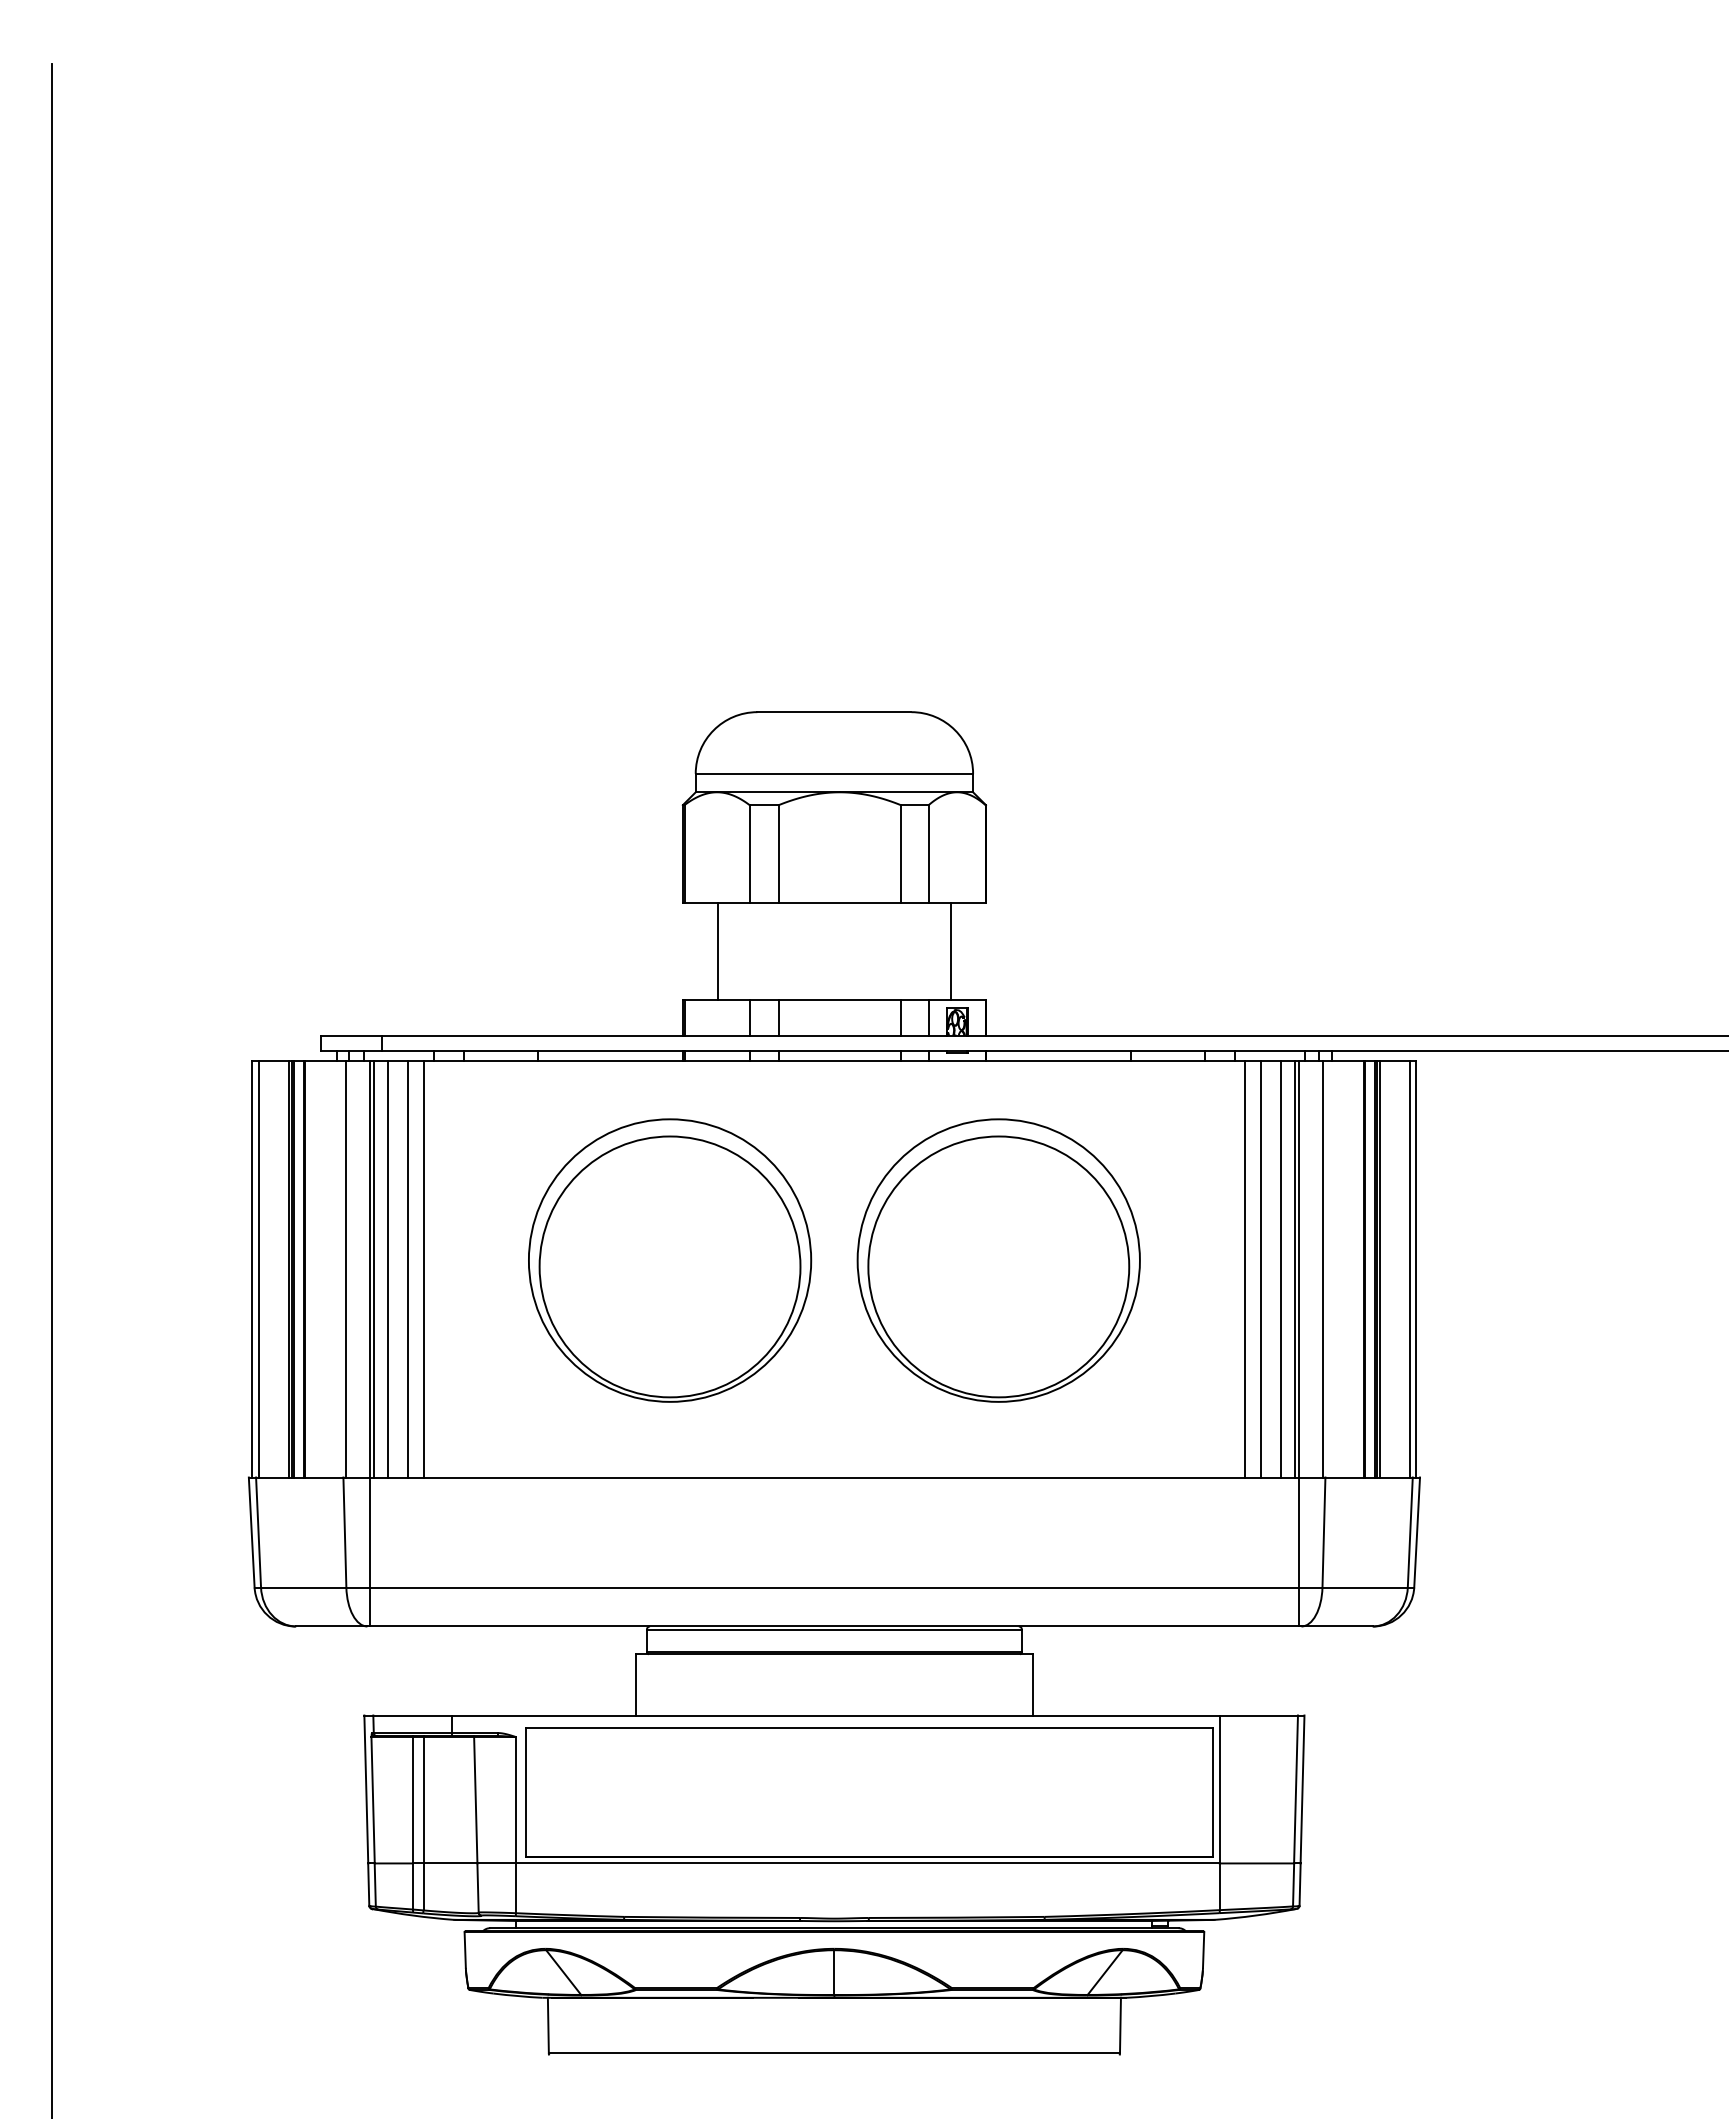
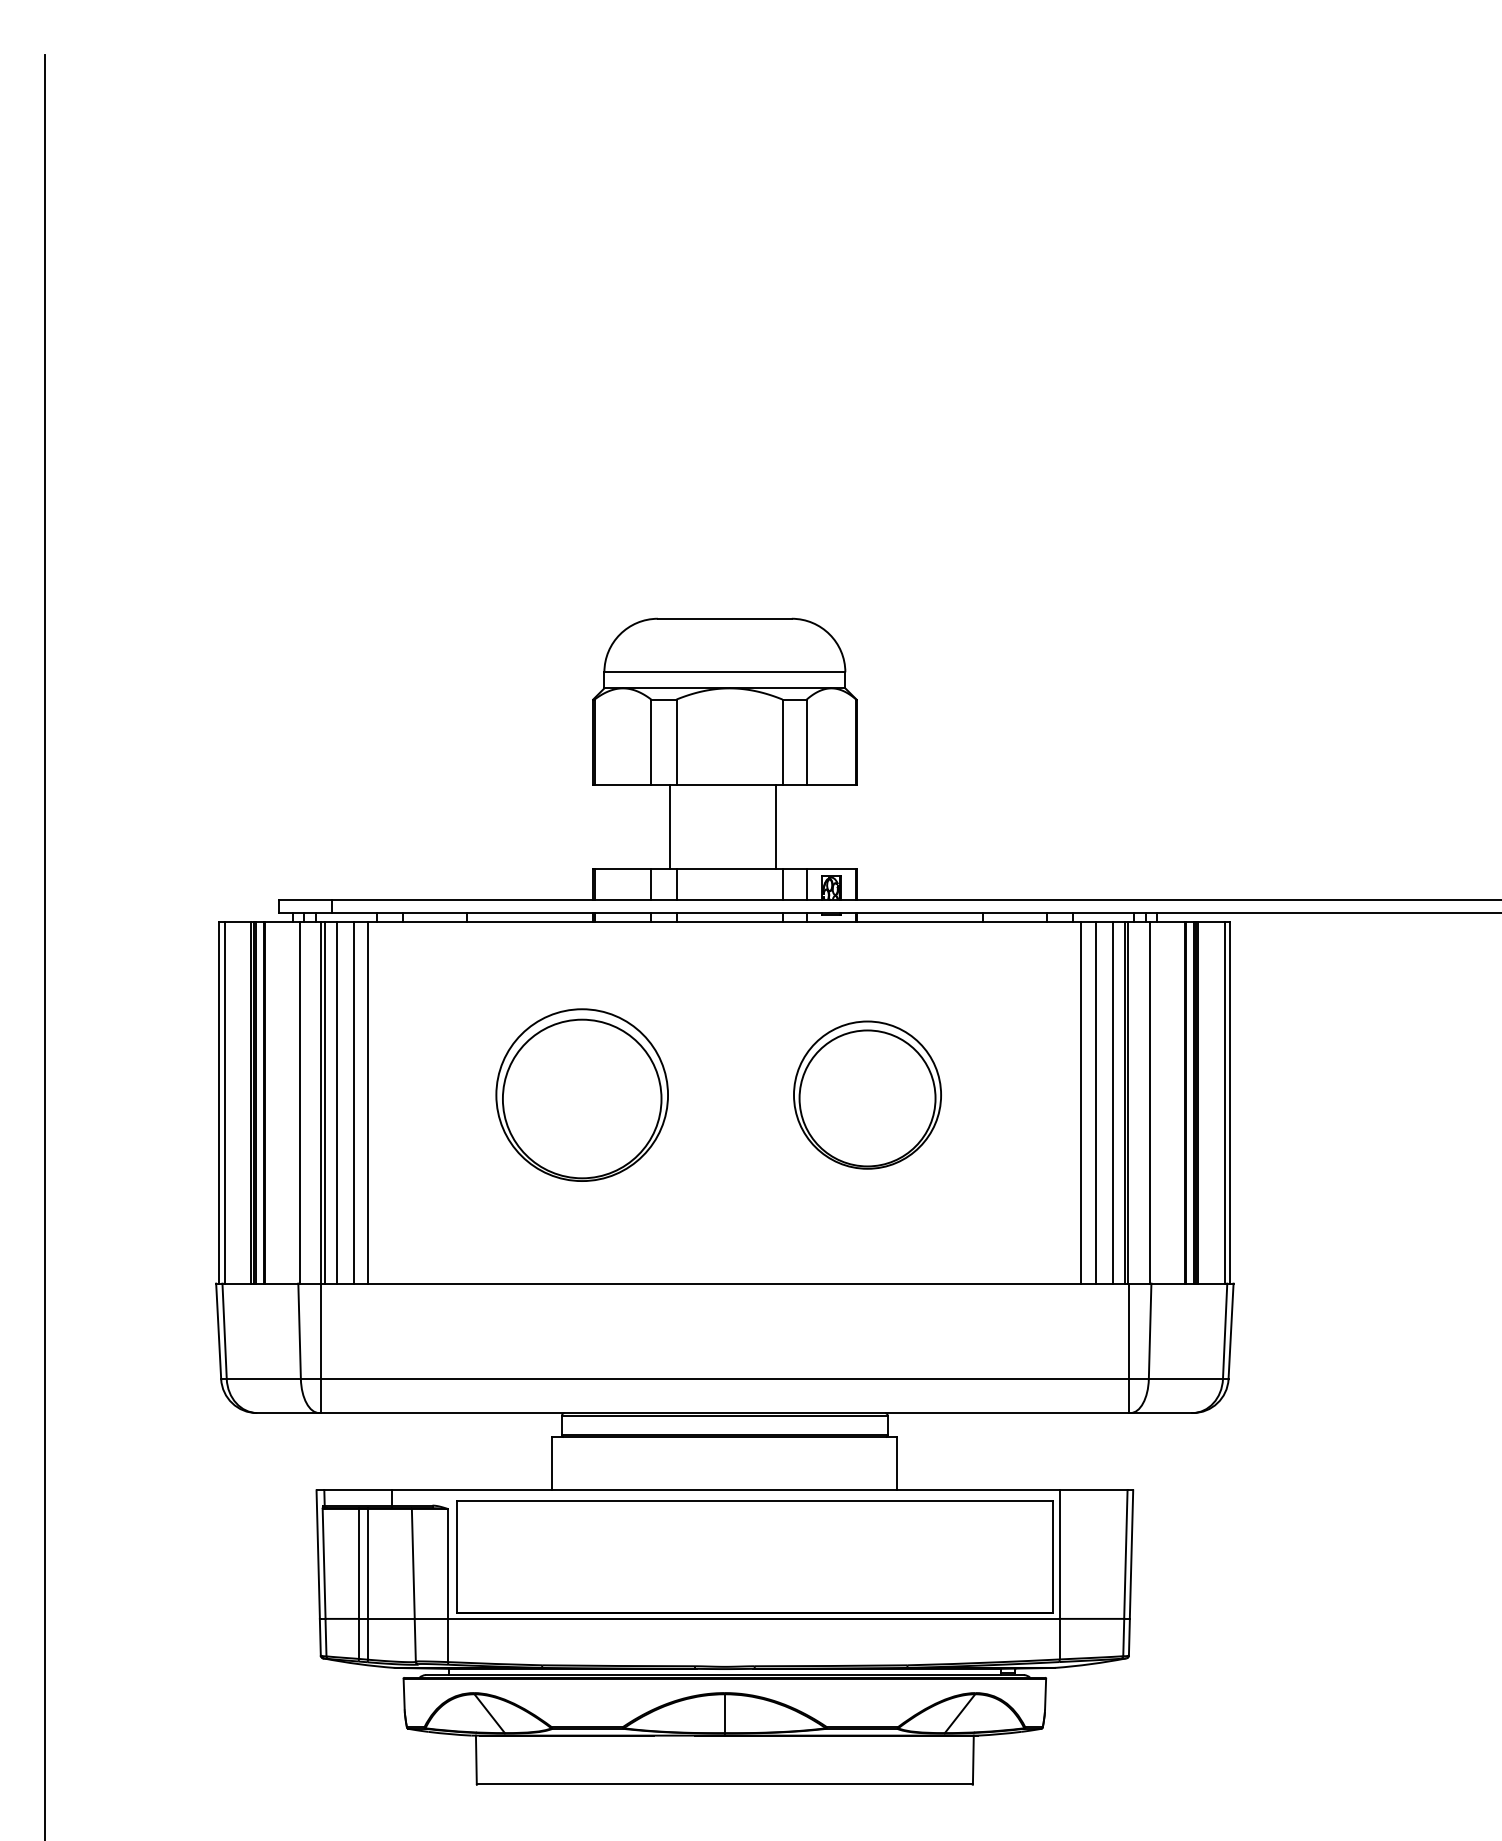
line: (718, 951) -> (670, 826), moved
line: (950, 951) -> (776, 826), moved
part: (670, 1260) -> (582, 1095), size x0.7
part: (998, 1260) -> (867, 1095), size x0.6

